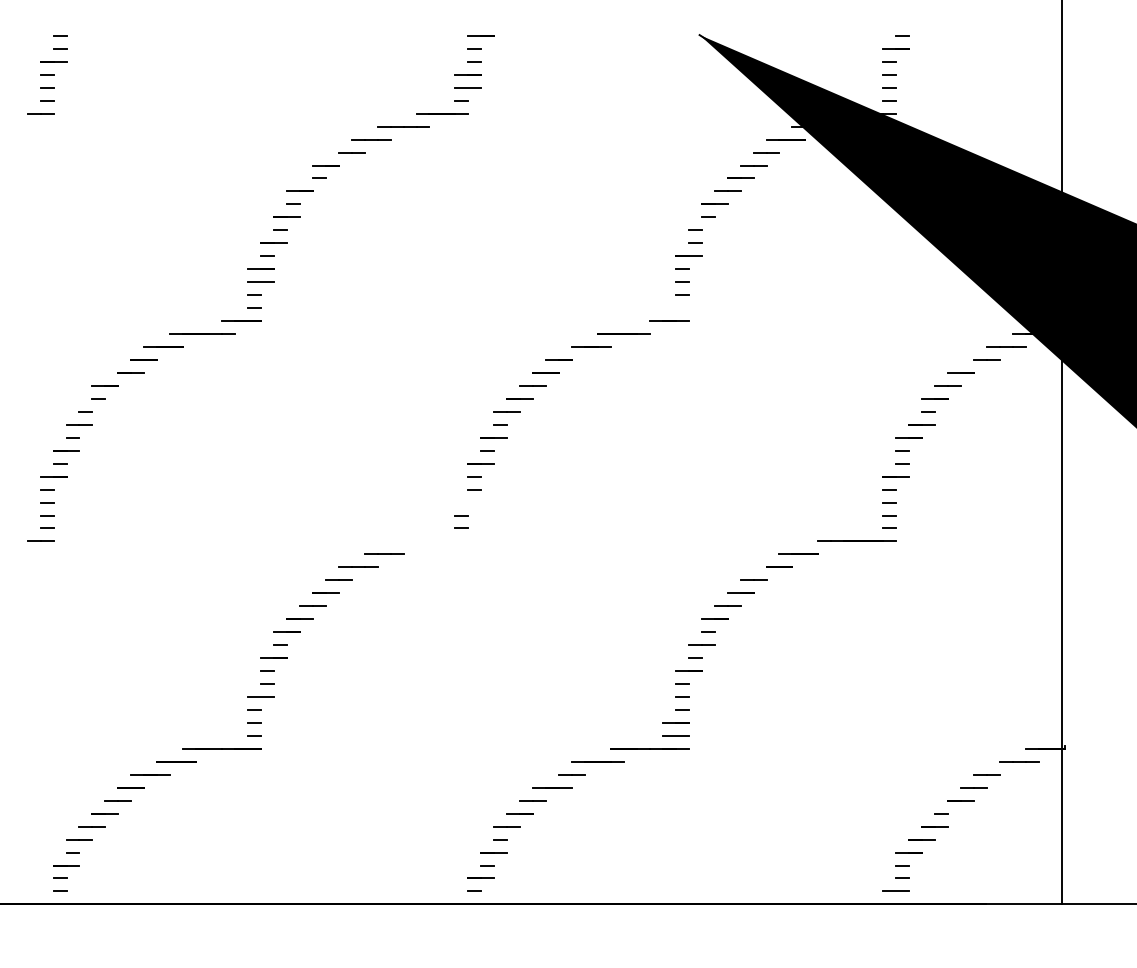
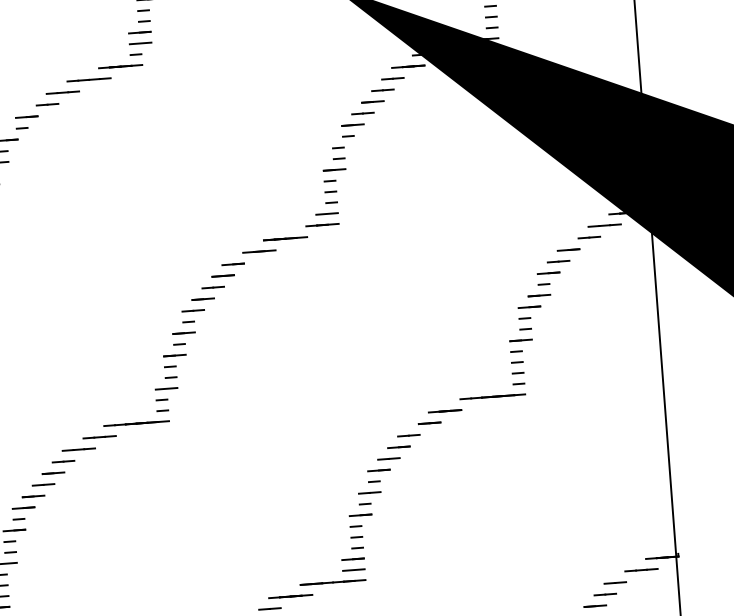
line: (675, 308) -> (326, 214), added
line: (468, 502) -> (166, 388), added
line: (429, 540) -> (136, 422), added

